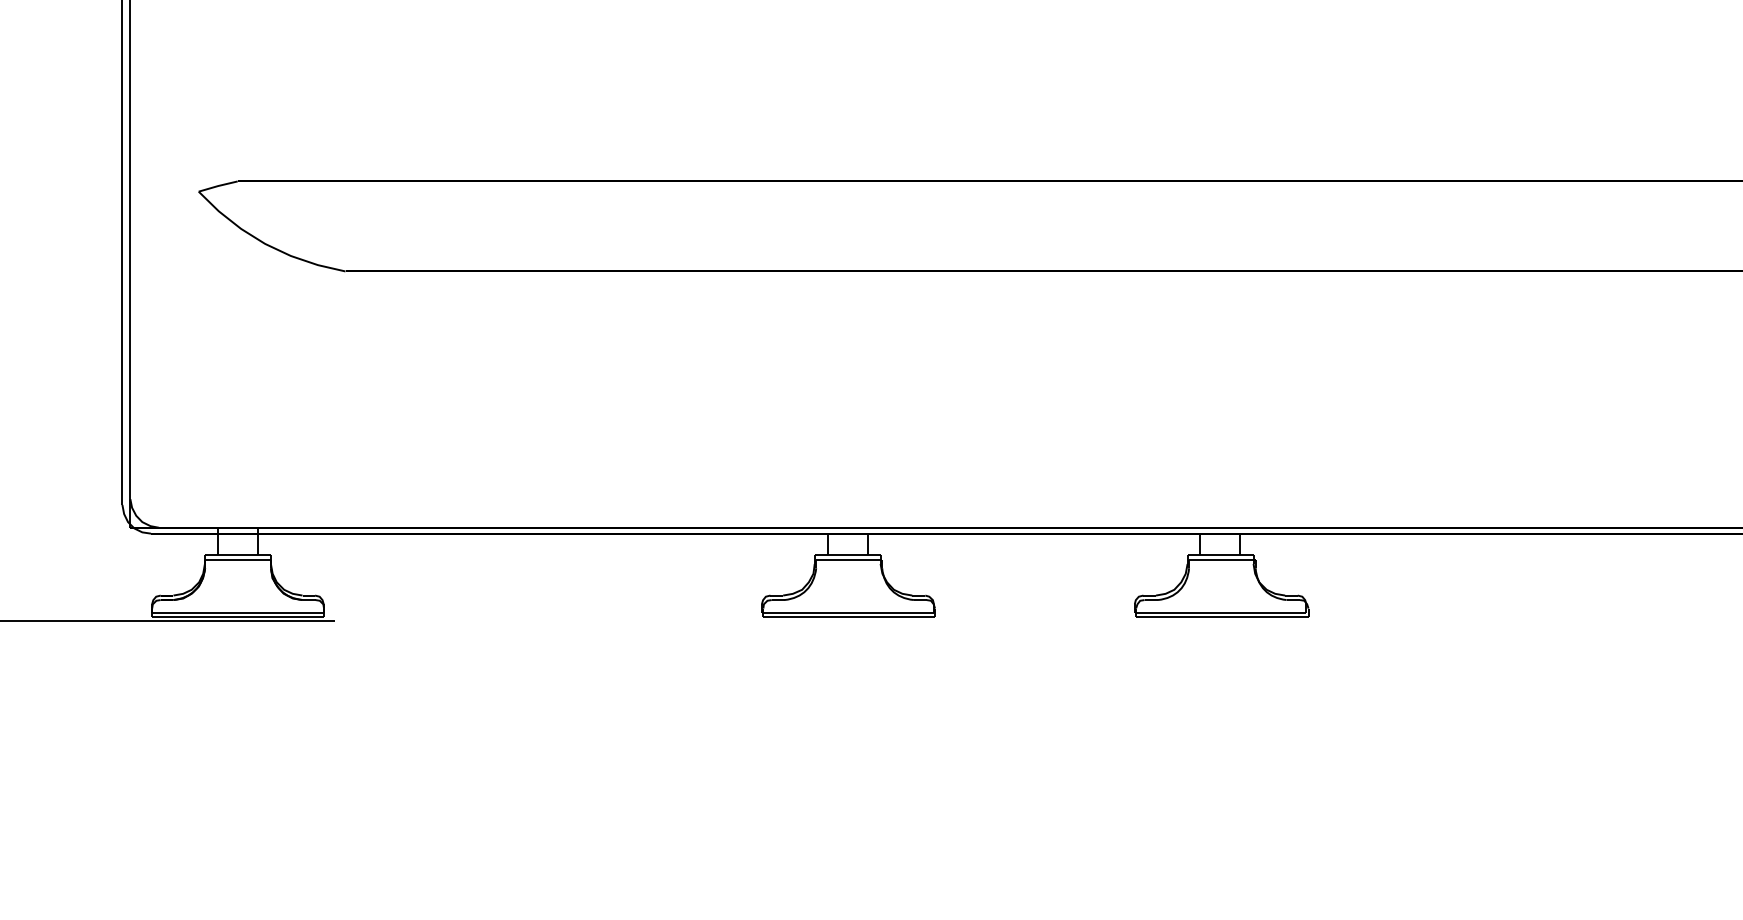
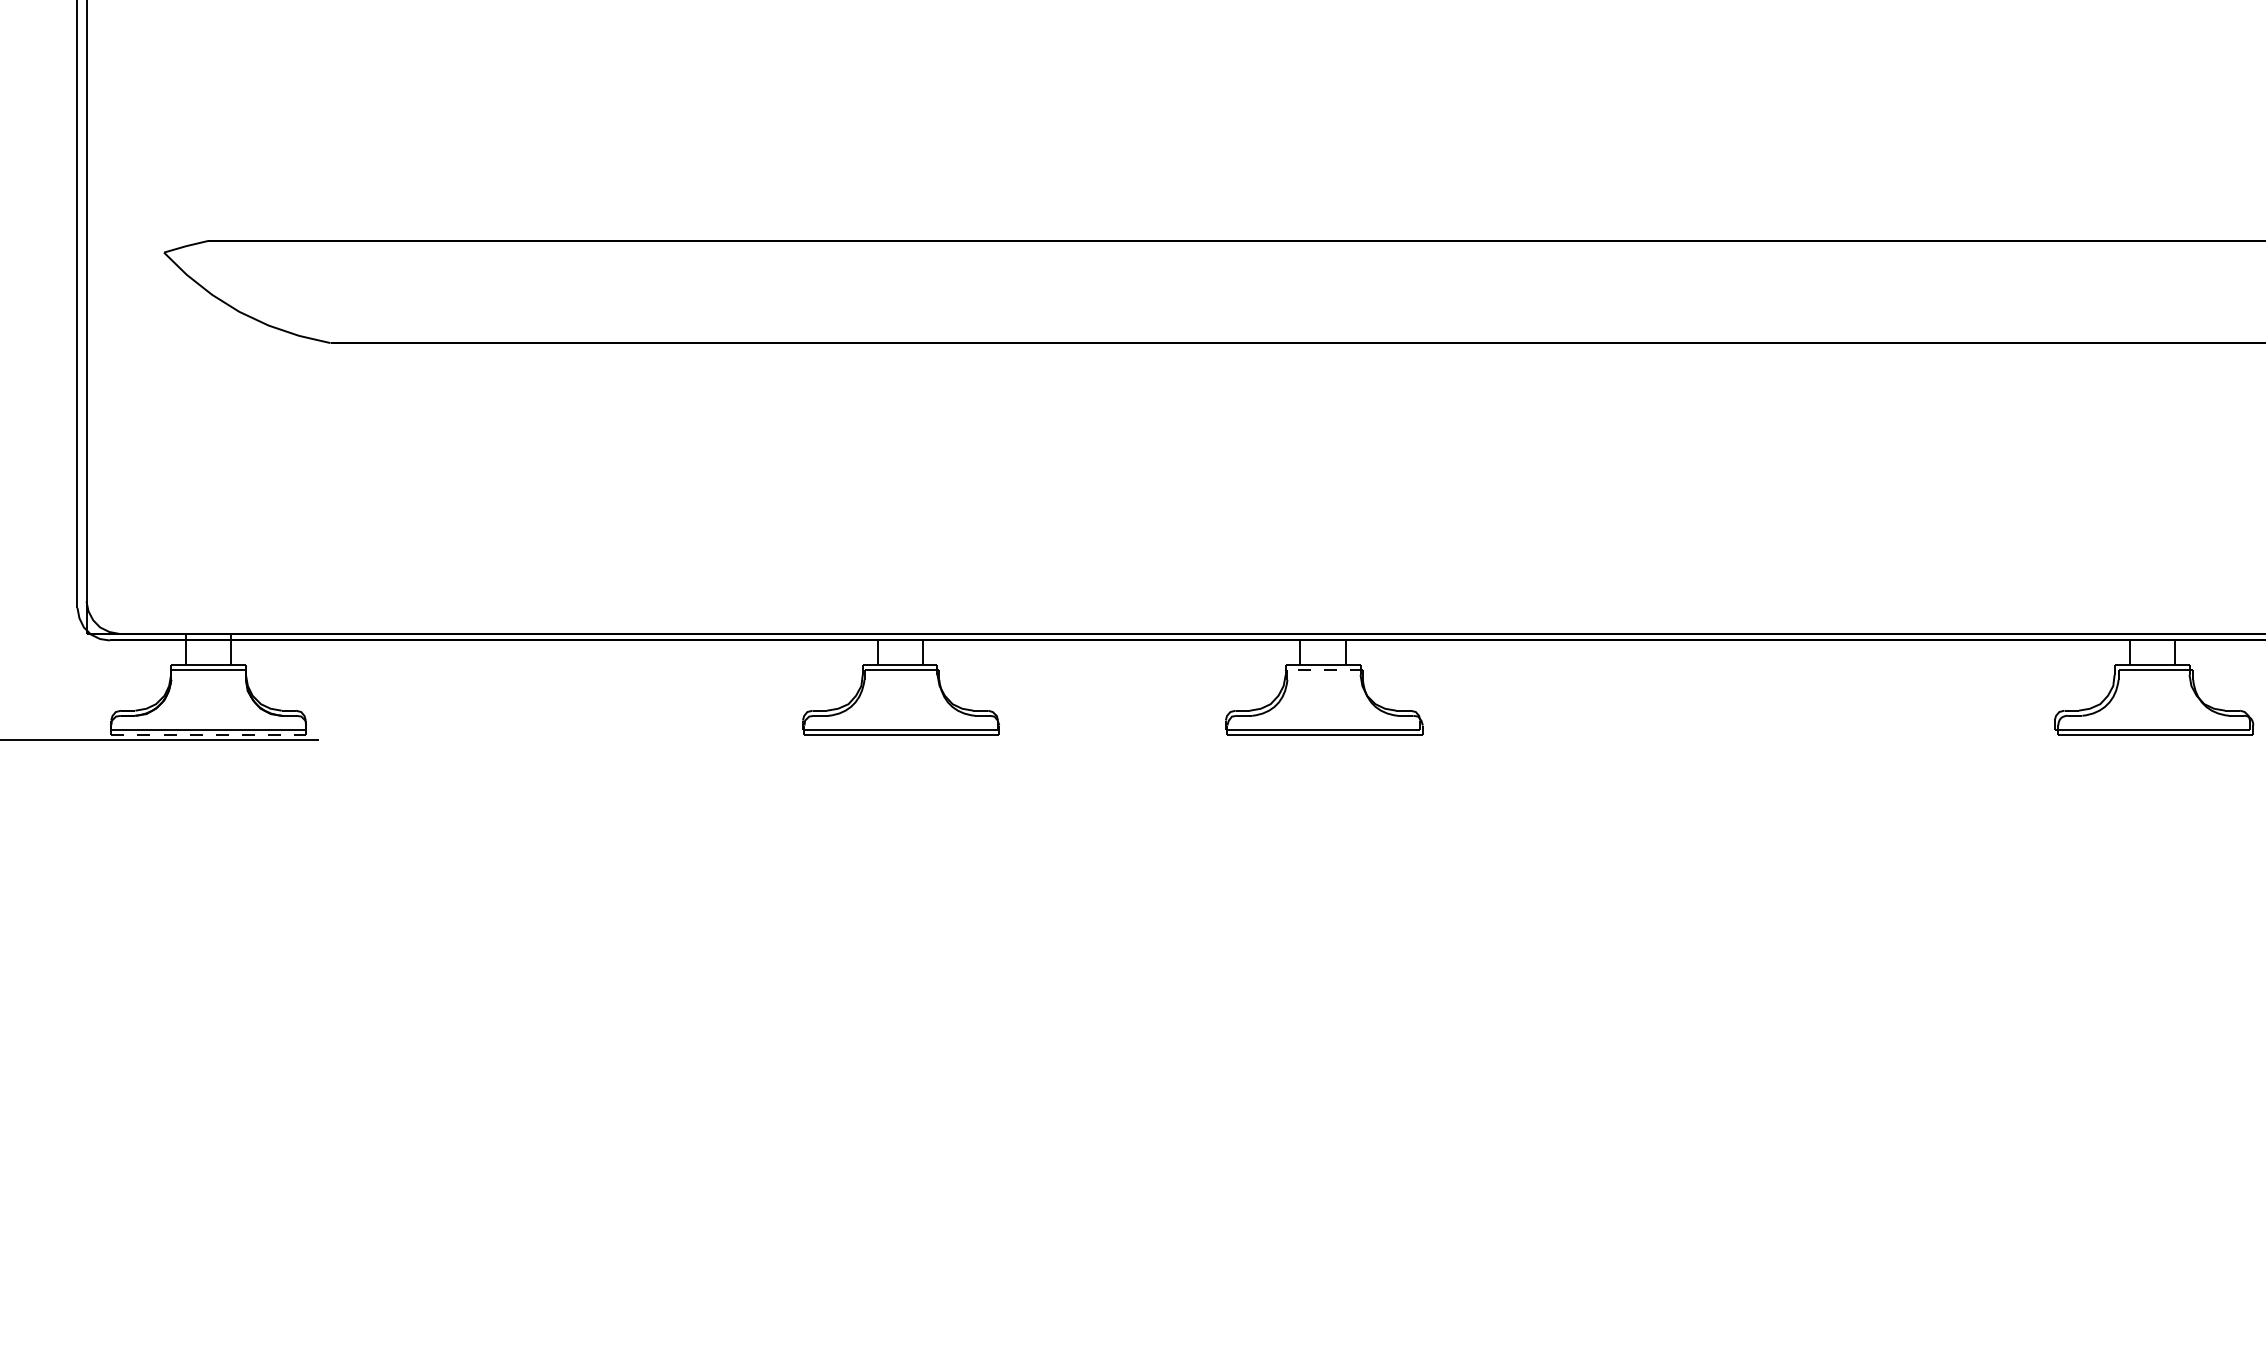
line: (1222, 560) -> (1325, 670), solid -> dashed
line: (238, 617) -> (209, 735), solid -> dashed

